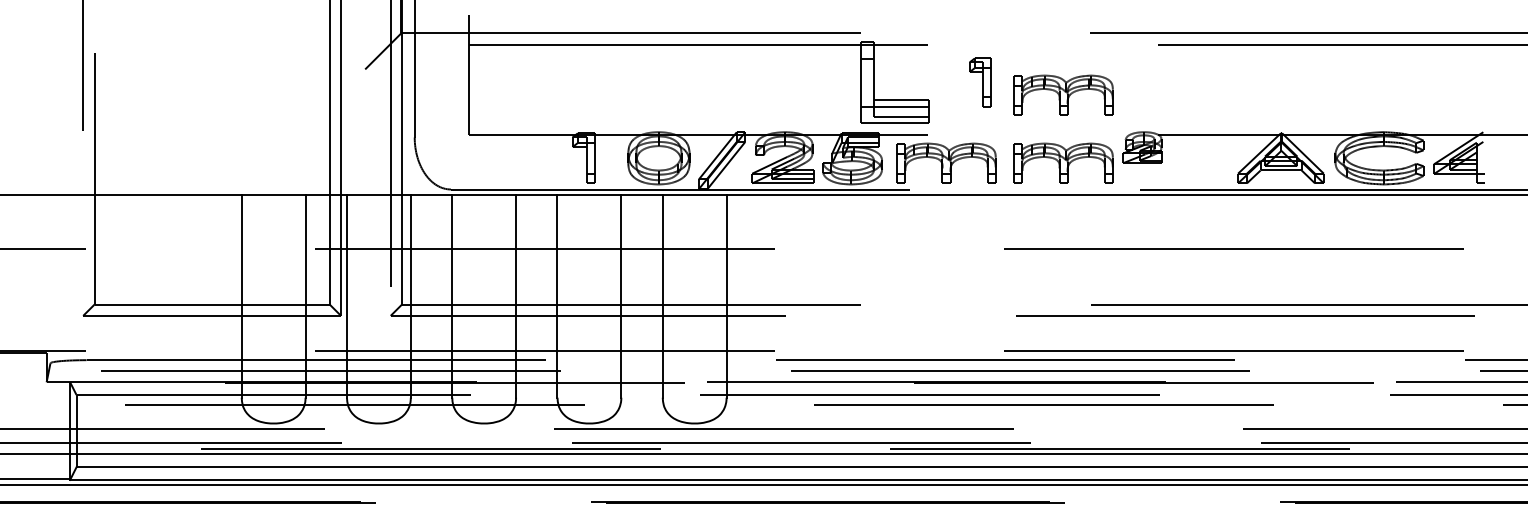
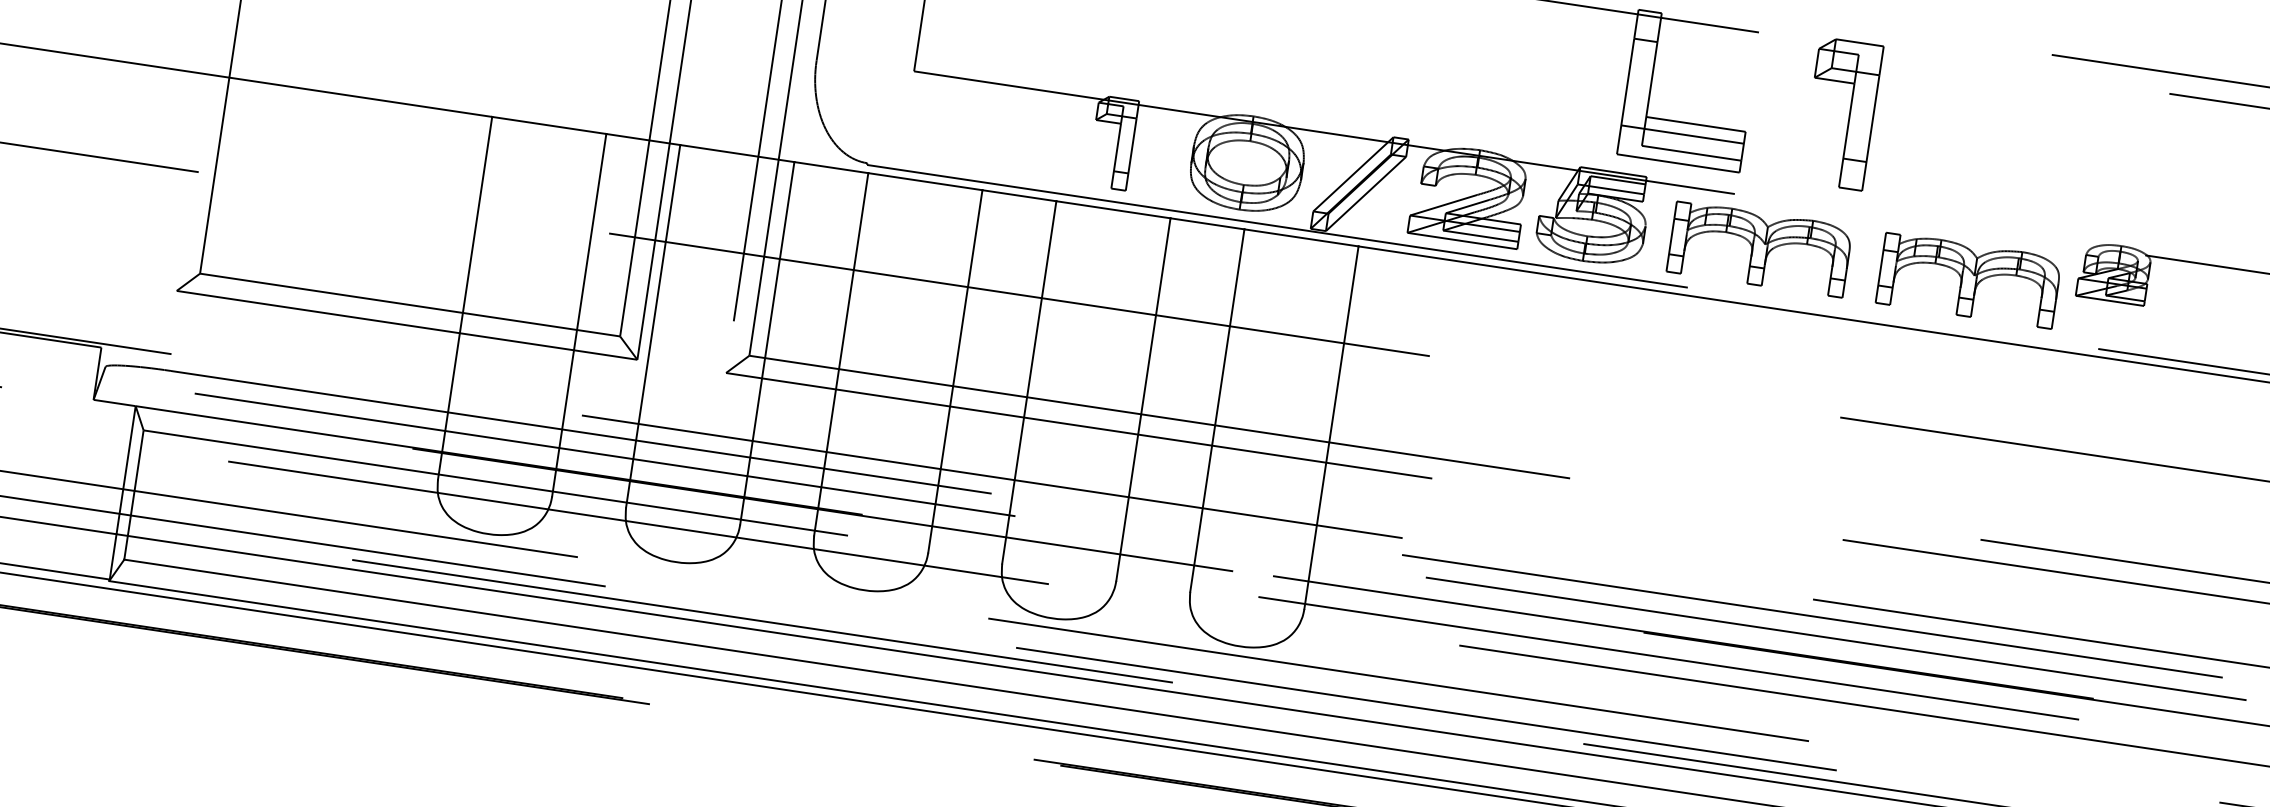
part: (980, 82) -> (1842, 113), size x1.67
part: (1063, 94) -> (1987, 157), removed

